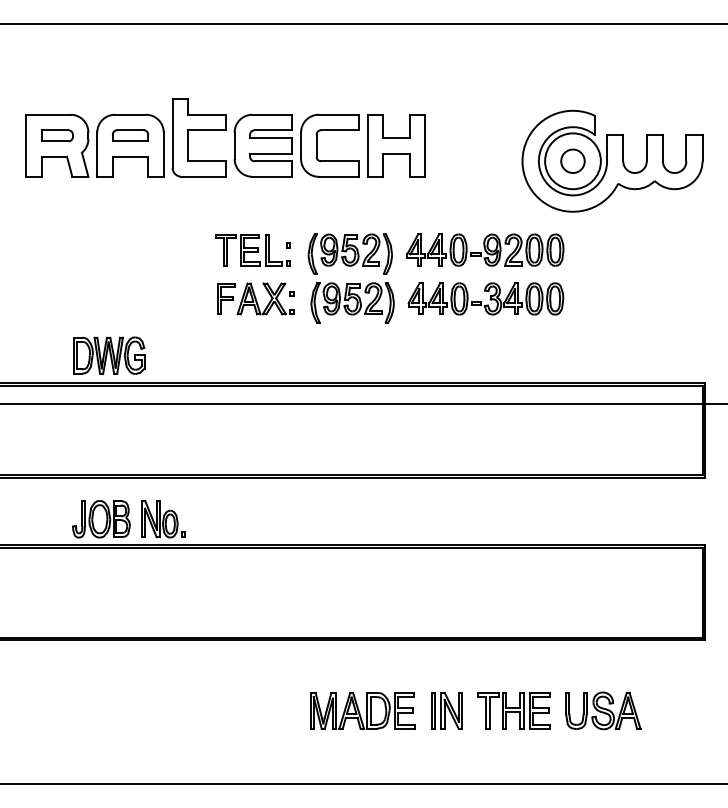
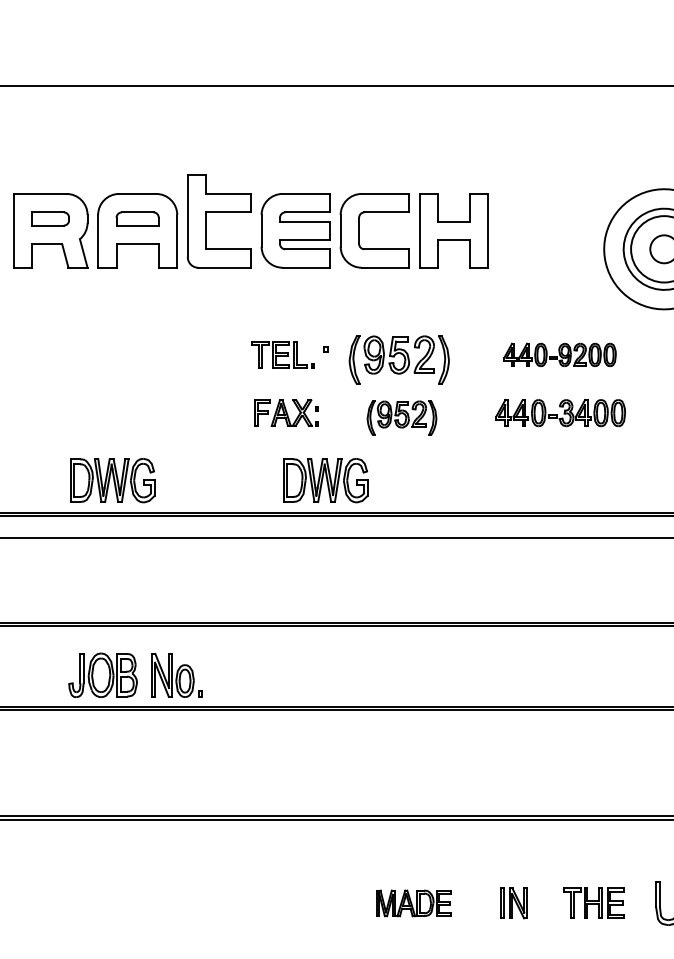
part: (485, 249) -> (560, 354), size x0.6
part: (252, 250) -> (282, 355), size x0.7
part: (255, 298) -> (286, 412), size x0.7
part: (485, 298) -> (560, 412), size x0.7
part: (352, 302) -> (401, 417), size x0.7
part: (288, 355) -> (325, 480), added
part: (362, 710) -> (413, 902), size x0.6
part: (446, 710) -> (513, 902), size x0.7
part: (513, 710) -> (593, 902), size x0.7

